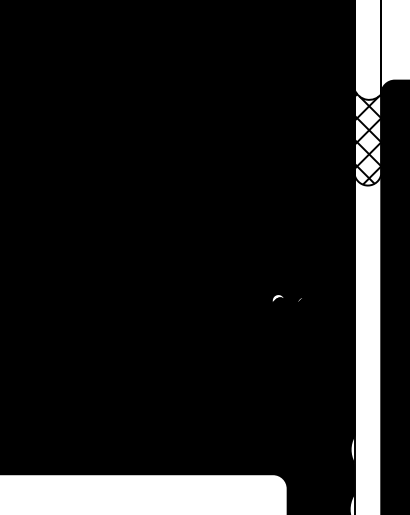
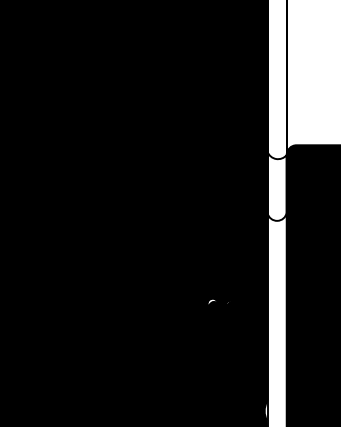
hatch: (367, 137) -> (276, 186), removed

